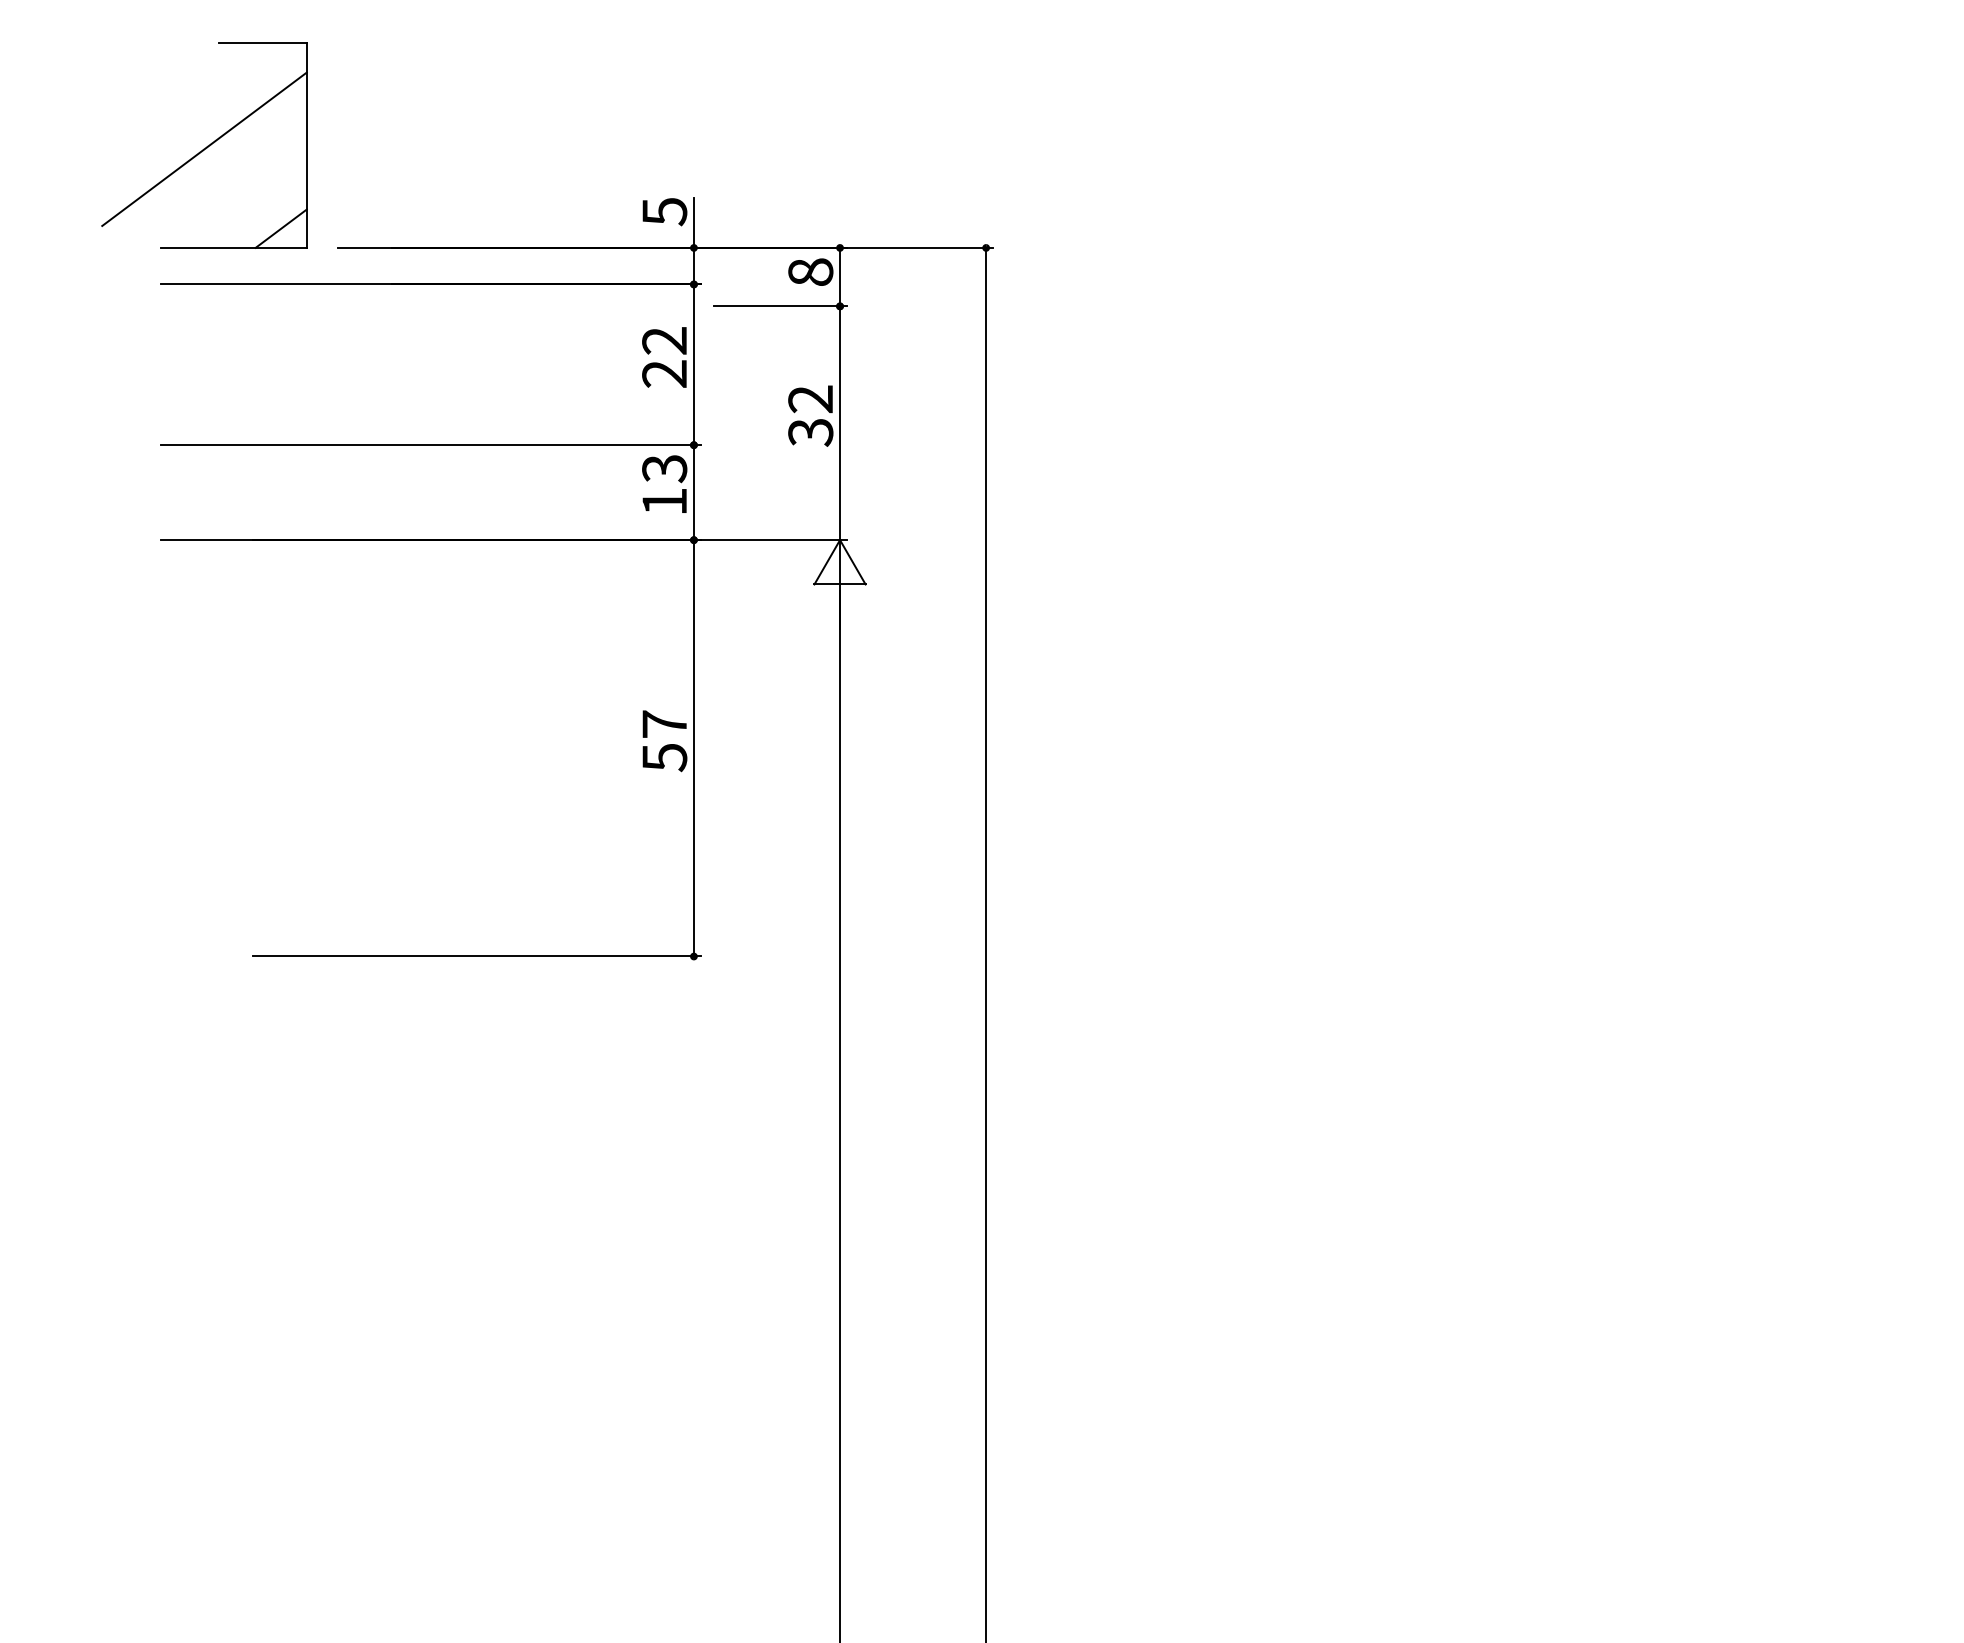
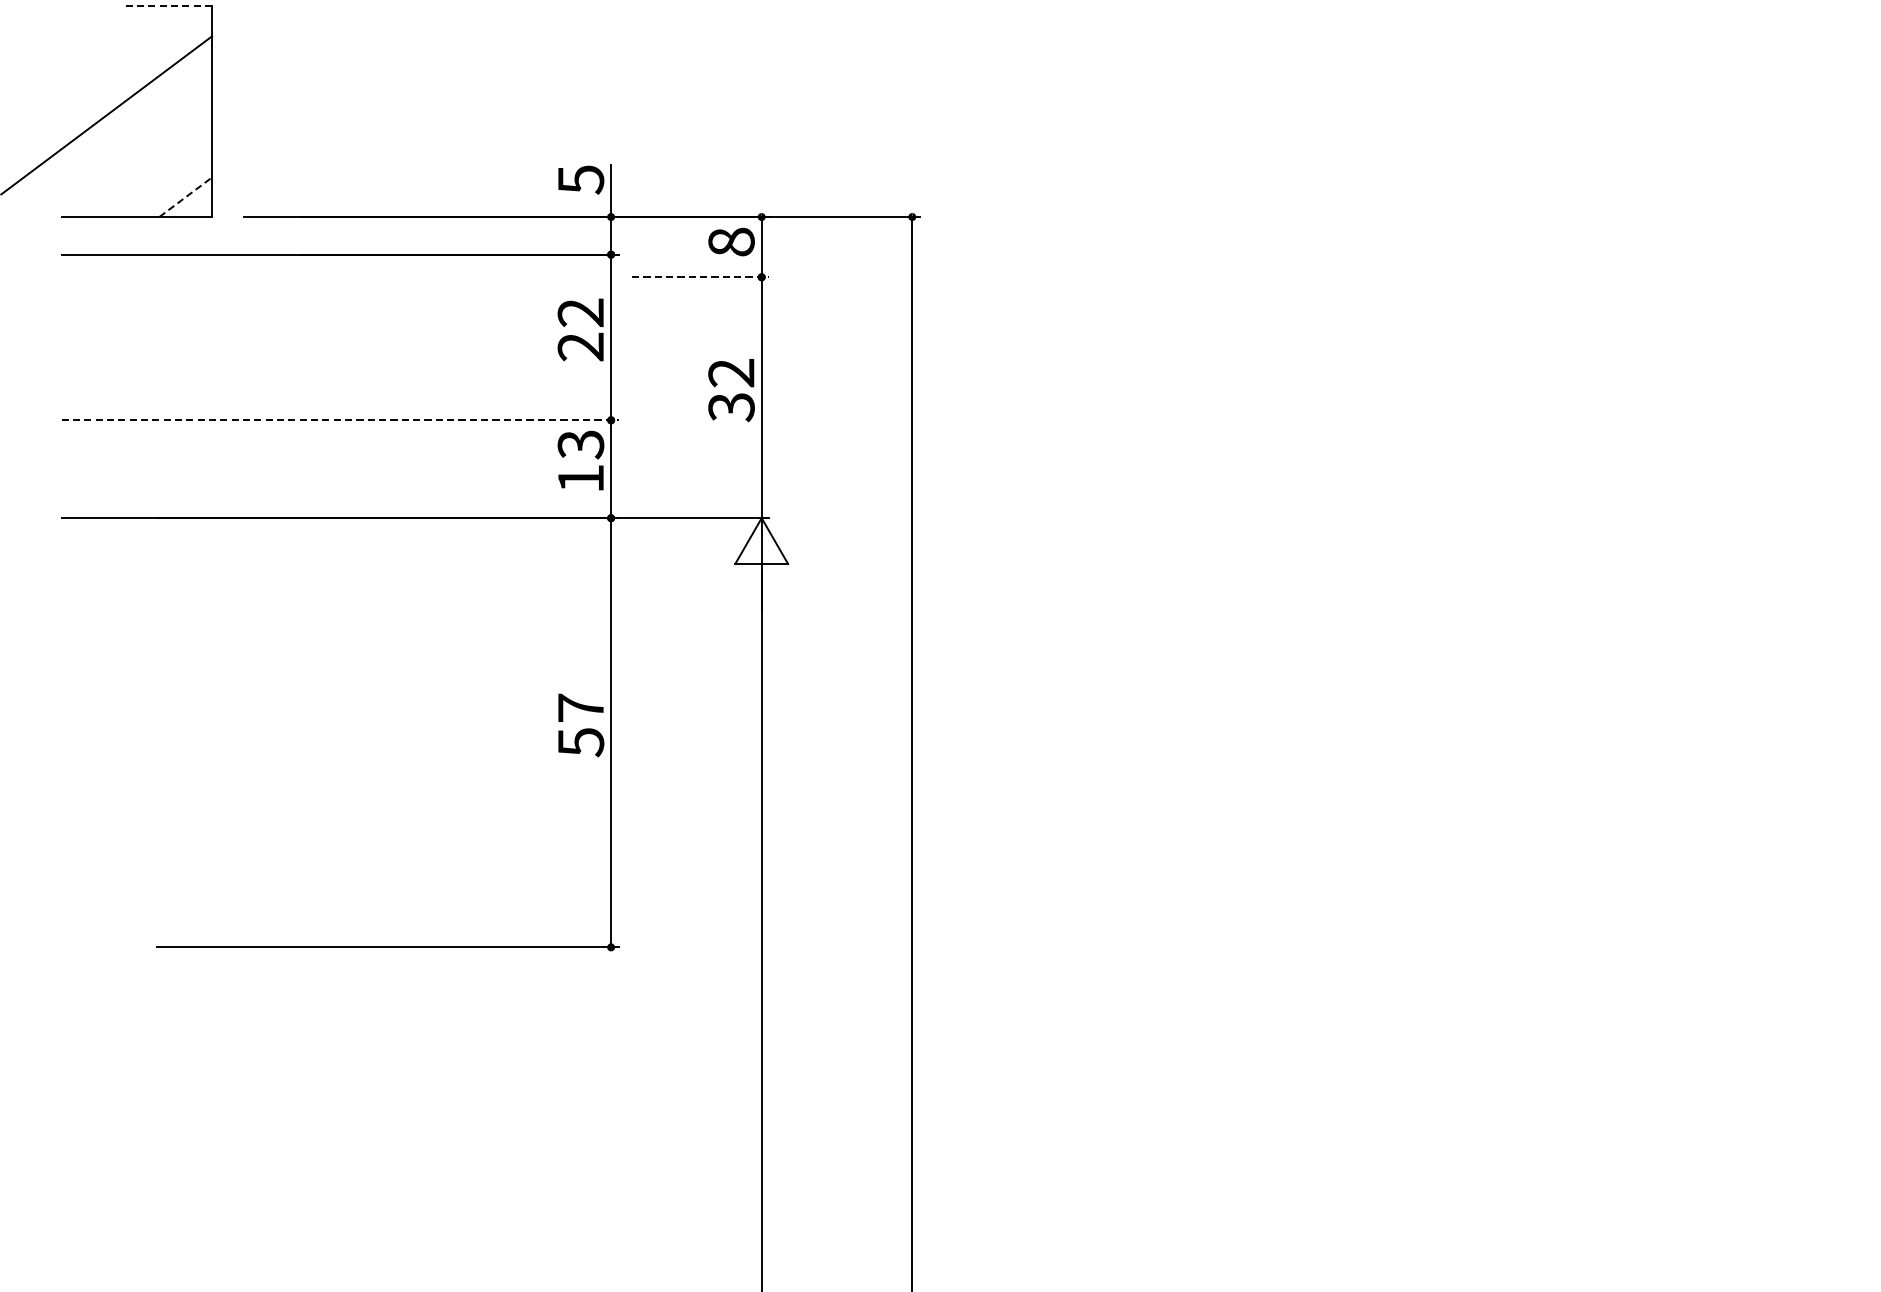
line: (262, 43) -> (166, 6), solid -> dashed
line: (281, 228) -> (186, 197), solid -> dashed
line: (780, 306) -> (700, 277), solid -> dashed
line: (431, 445) -> (340, 420), solid -> dashed

